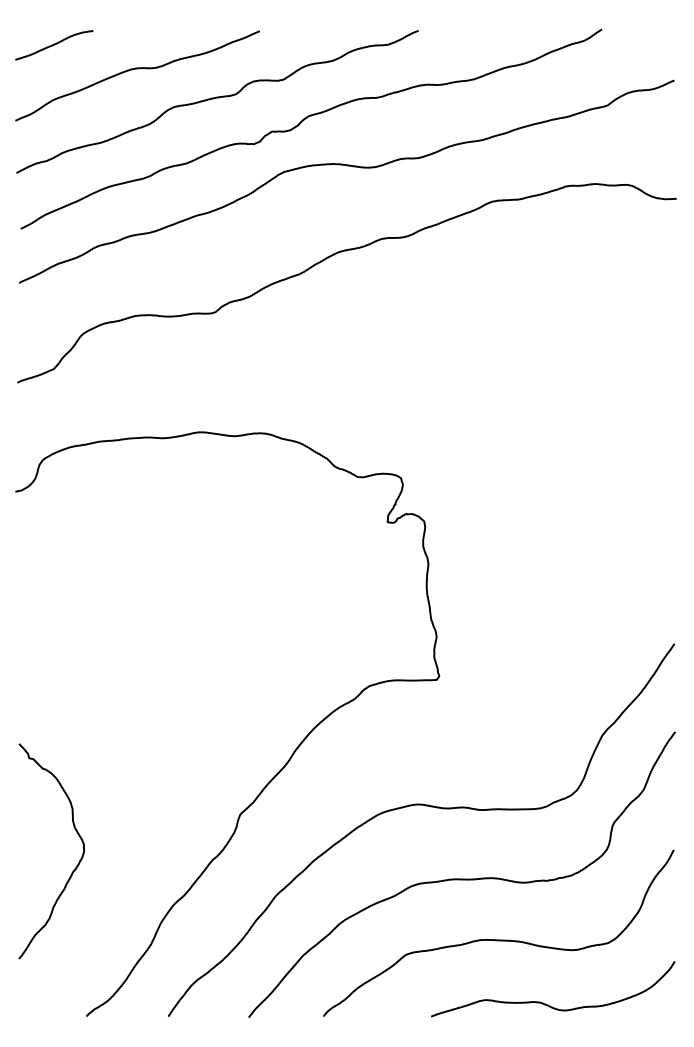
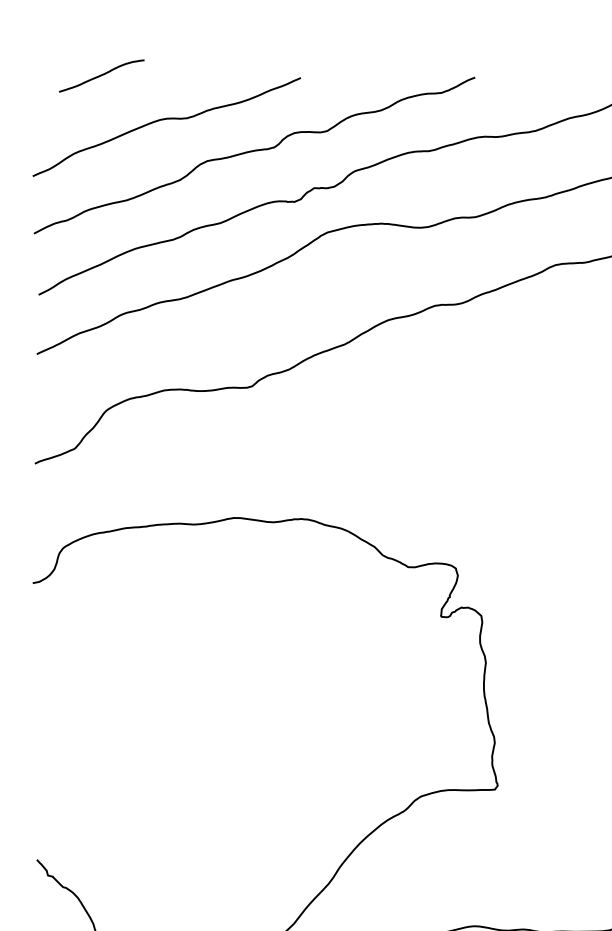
curve: (54, 45) -> (101, 76), moved

